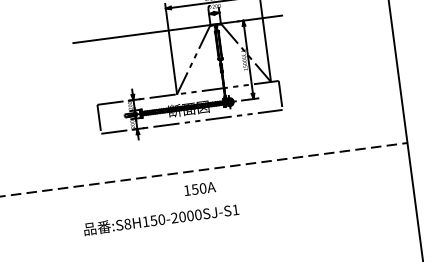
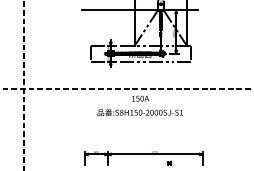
text: (159, 219) -> (139, 112), moved

